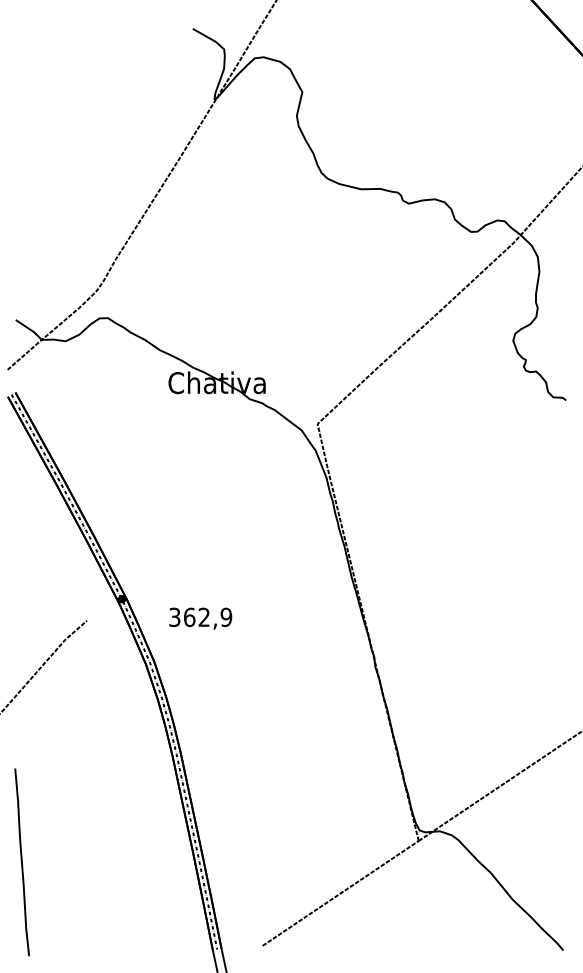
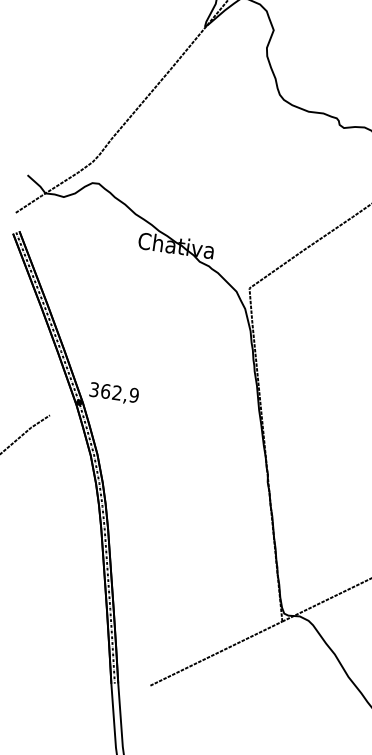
text: (200, 618) -> (114, 393), moved

